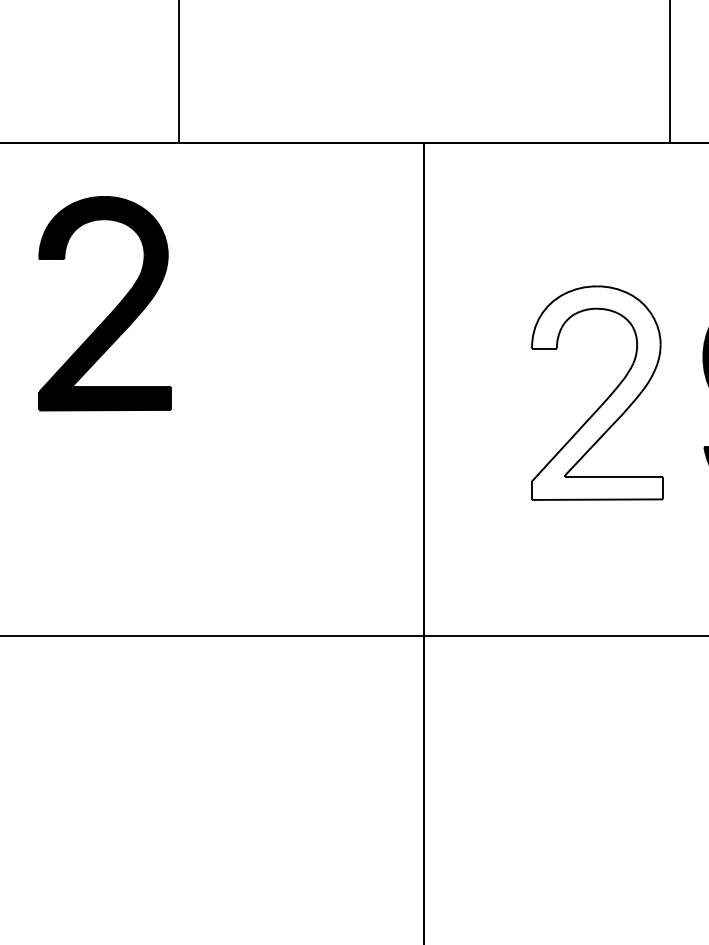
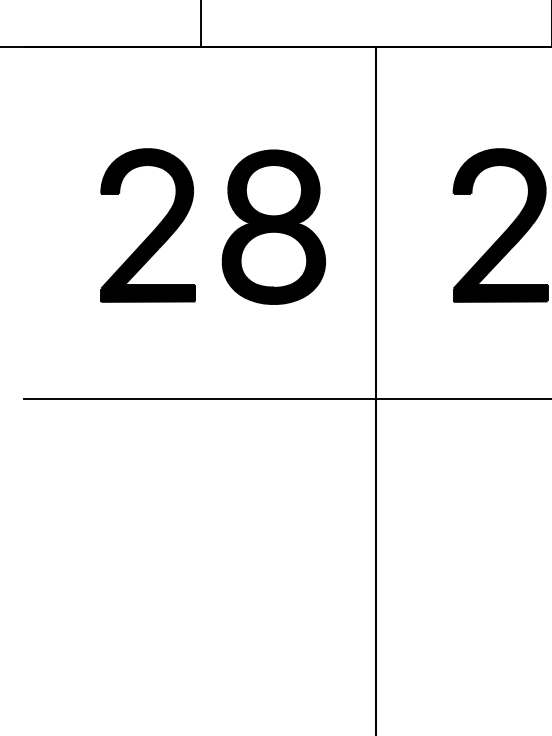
part: (112, 310) -> (153, 230), moved
fill: (597, 393) -> (500, 225), added
part: (280, 394) -> (273, 226), added

